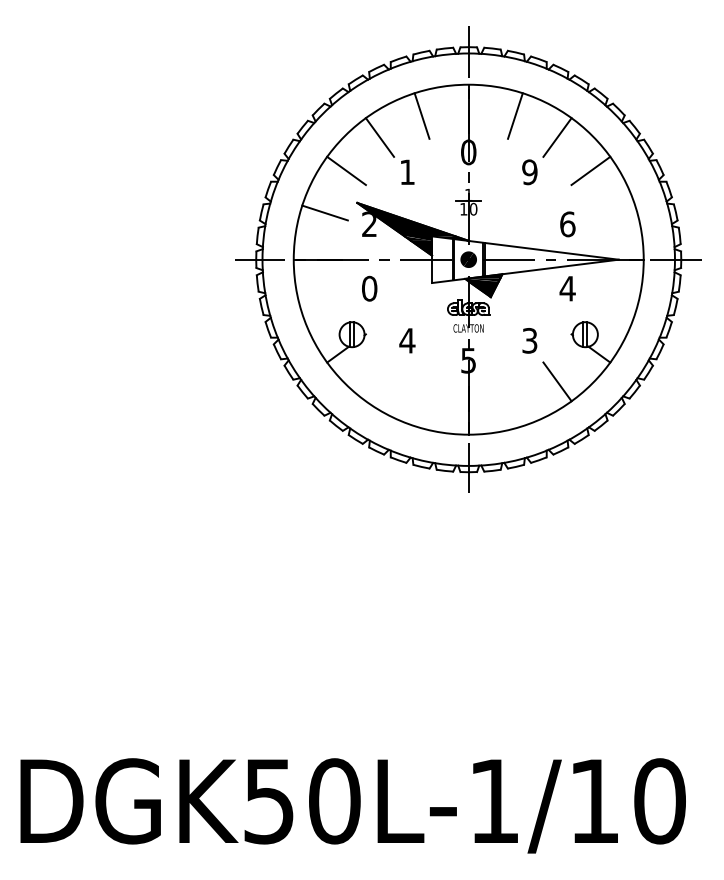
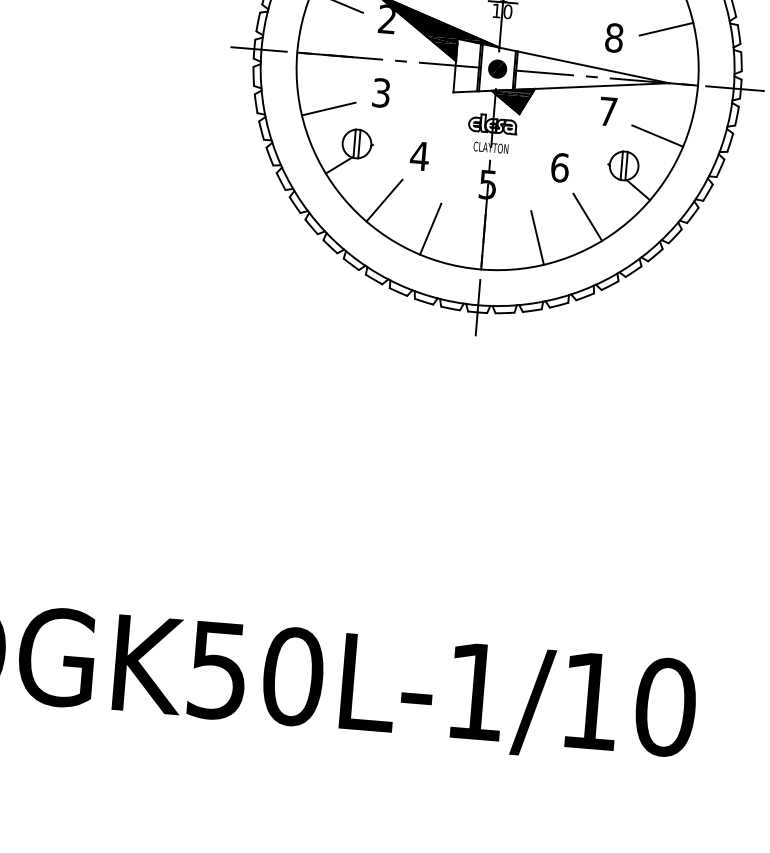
line: (612, 212) -> (666, 28), added
text: (567, 224) -> (614, 38), 6 -> 8
text: (369, 288) -> (381, 92), 0 -> 3
text: (567, 288) -> (608, 111), 4 -> 7
line: (324, 305) -> (328, 107), added
line: (612, 305) -> (657, 135), added
text: (529, 340) -> (559, 167), 3 -> 6
line: (379, 381) -> (383, 200), added
line: (421, 403) -> (430, 229), added
line: (515, 403) -> (537, 238), added

